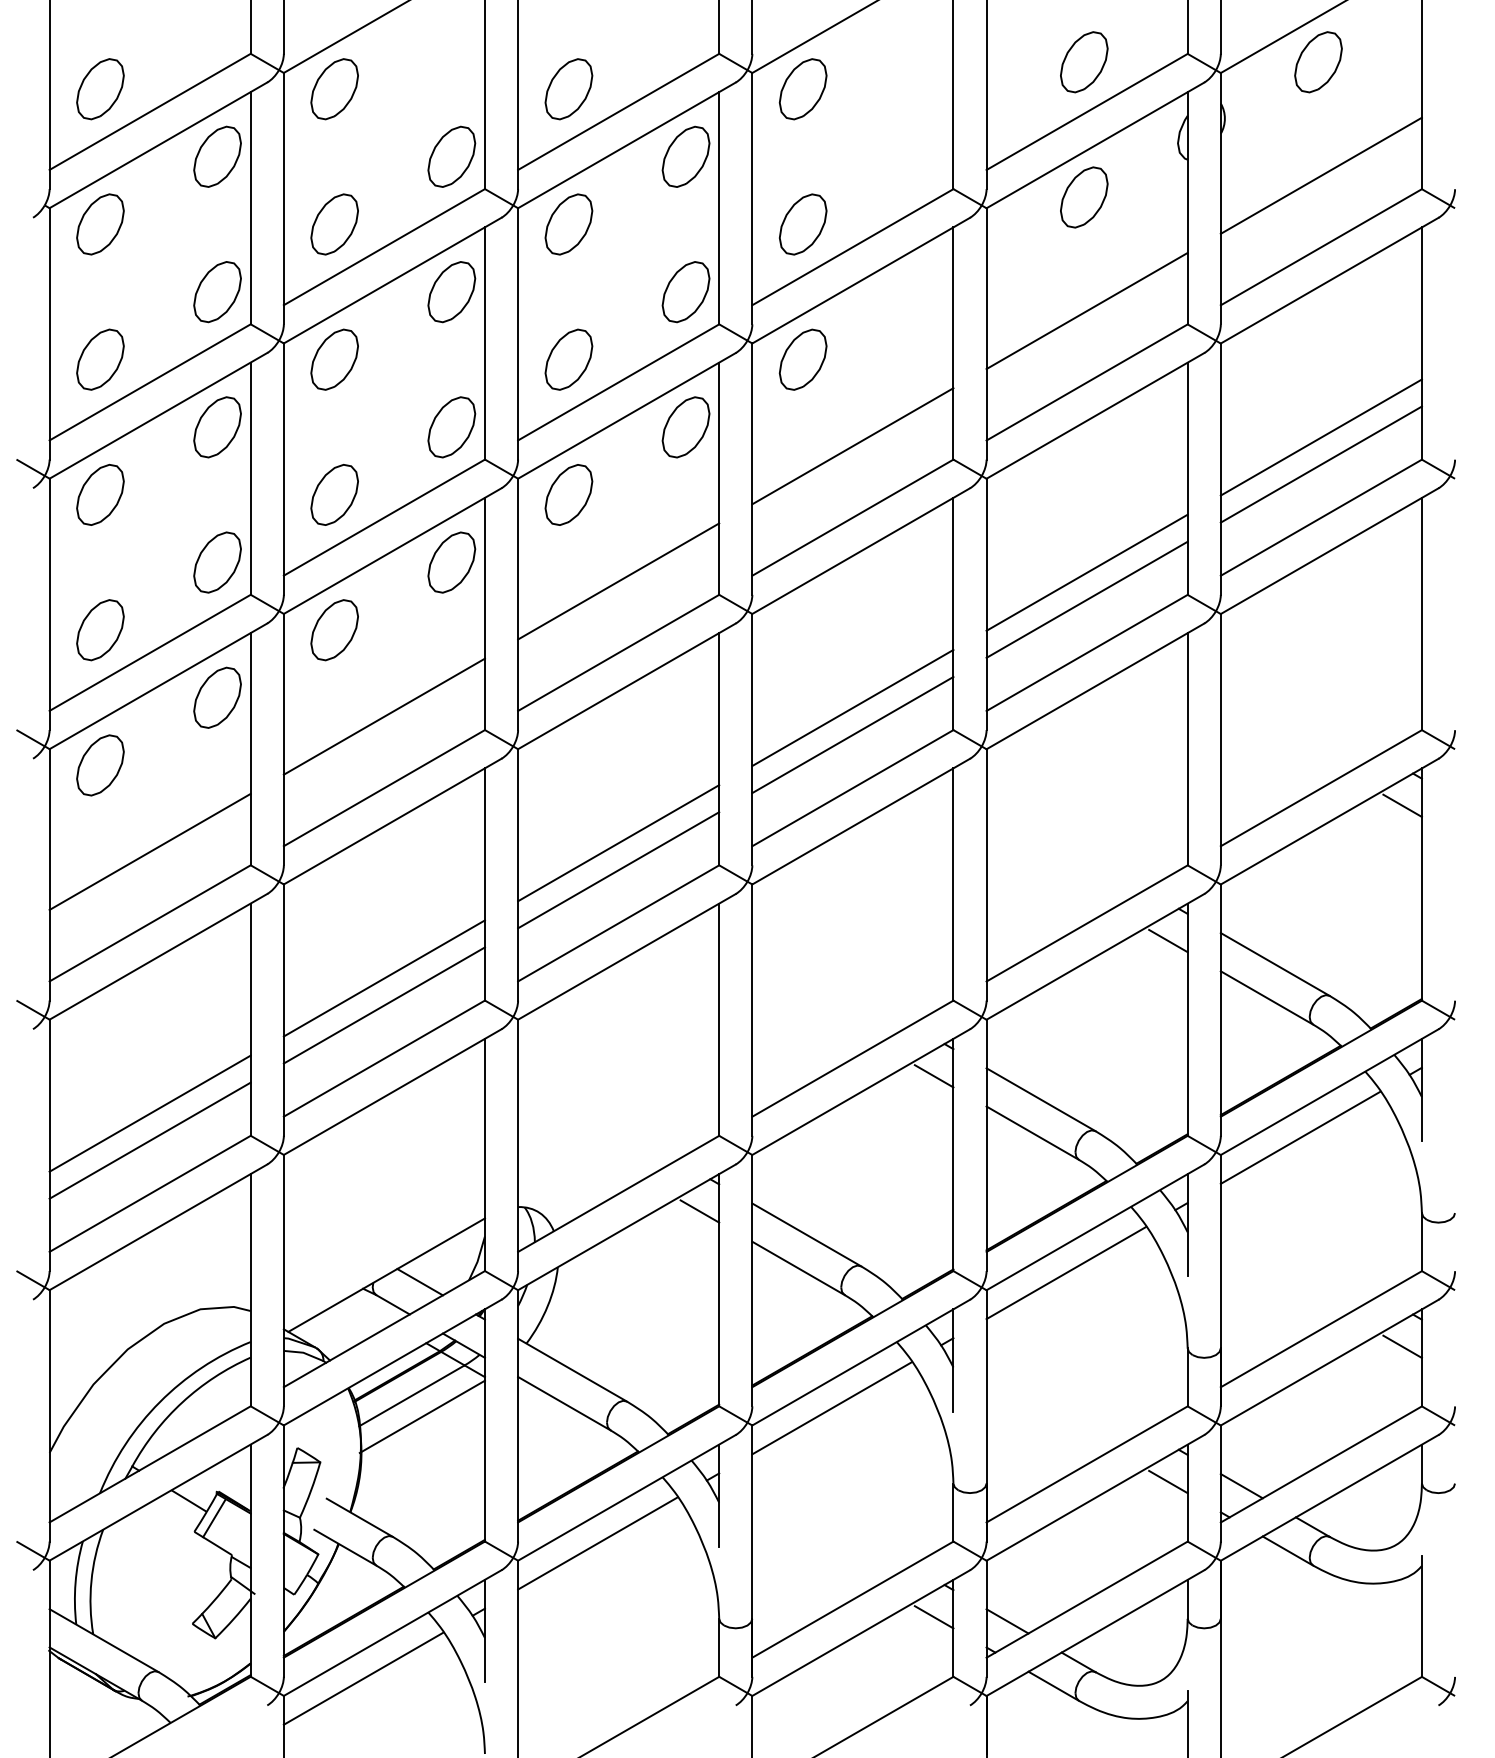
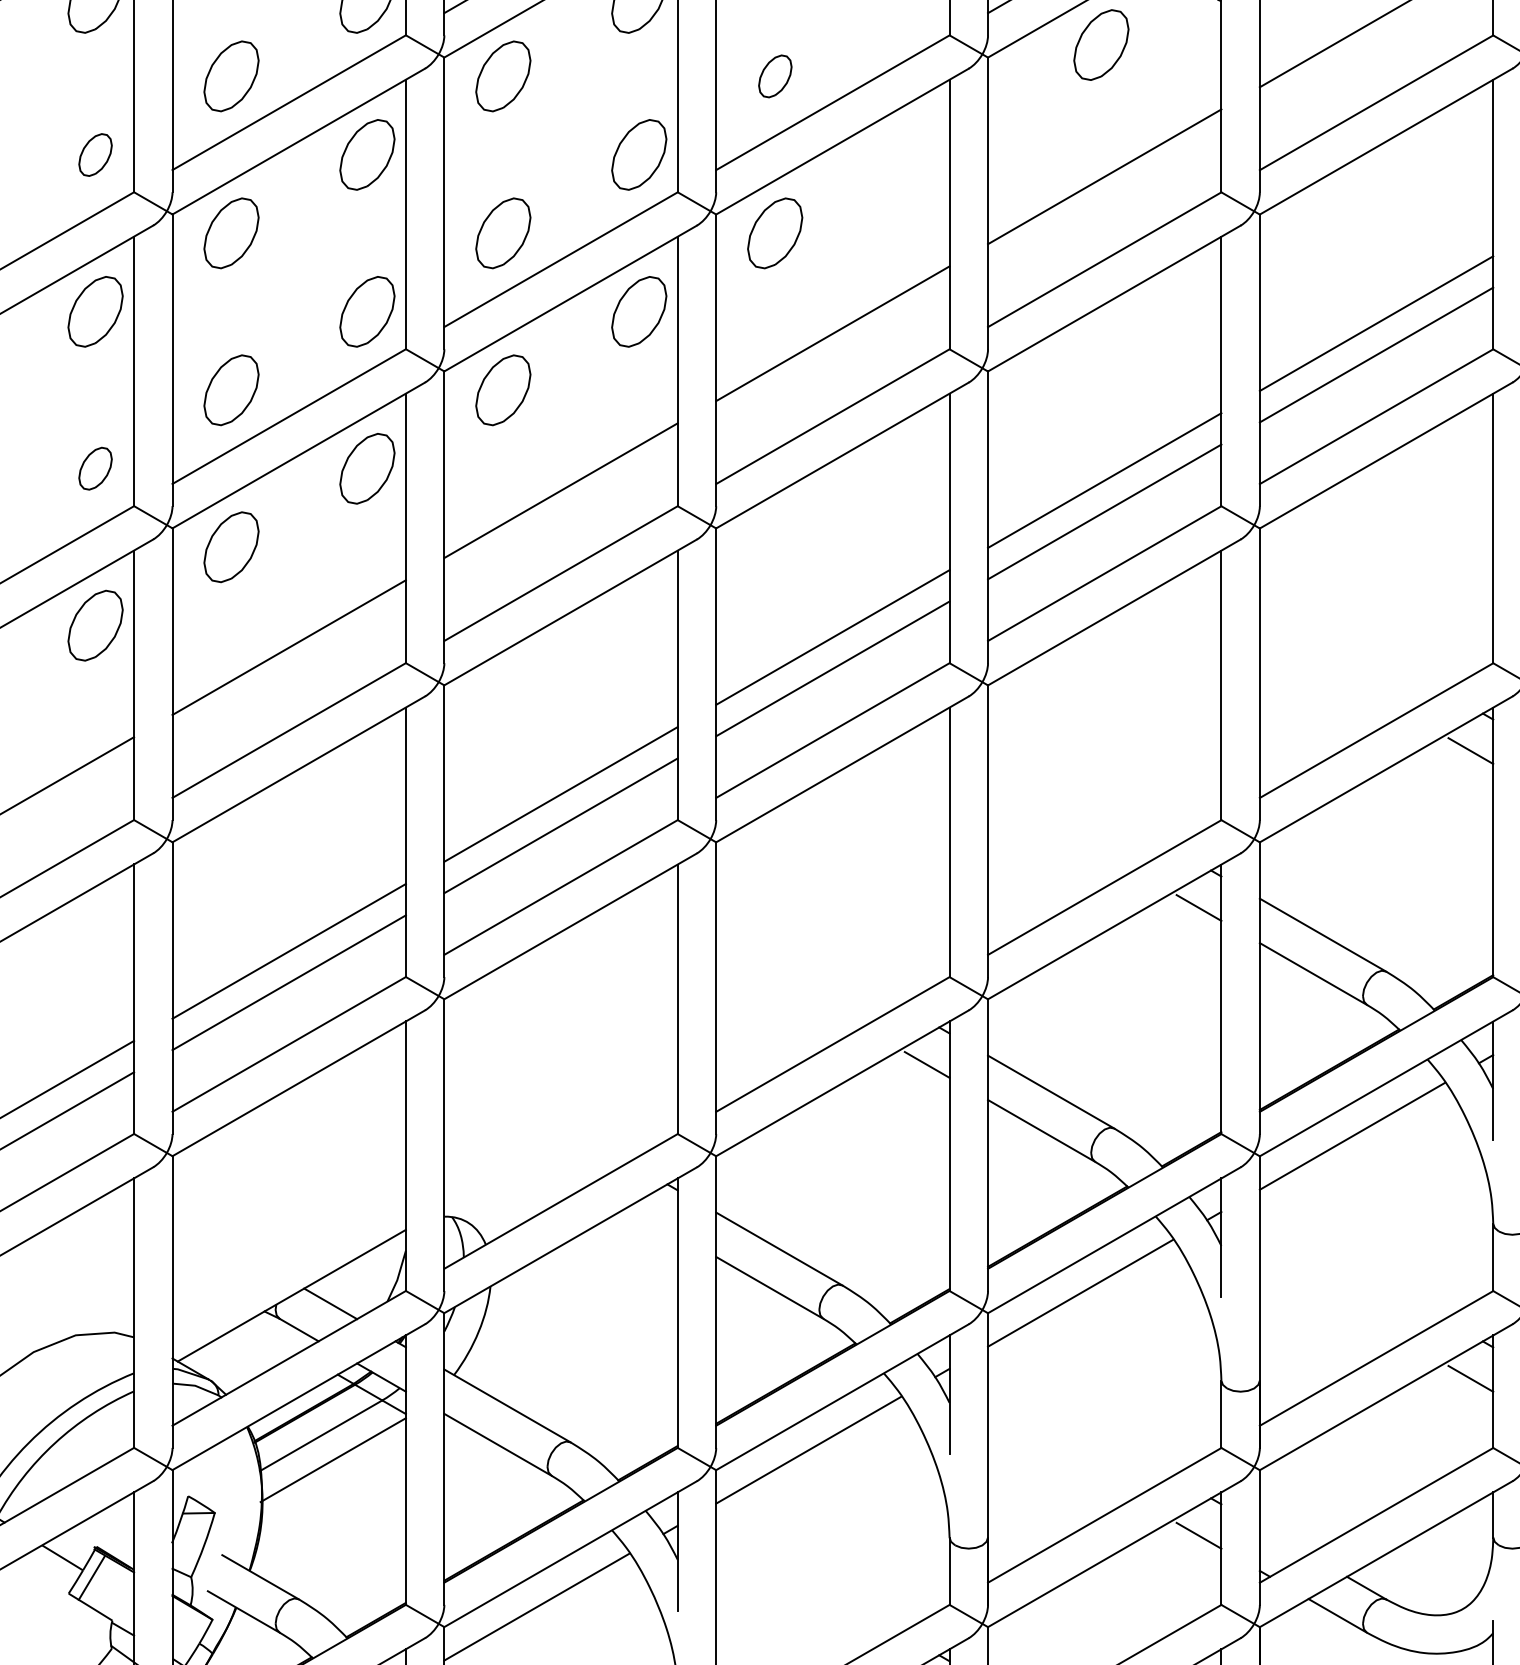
part: (803, 224) -> (775, 76), size x0.6
part: (217, 292) -> (95, 155), size x0.6
part: (217, 562) -> (95, 468), size x0.6
line: (699, 1211) -> (654, 1221), removed
line: (1241, 1486) -> (1283, 1540), removed

